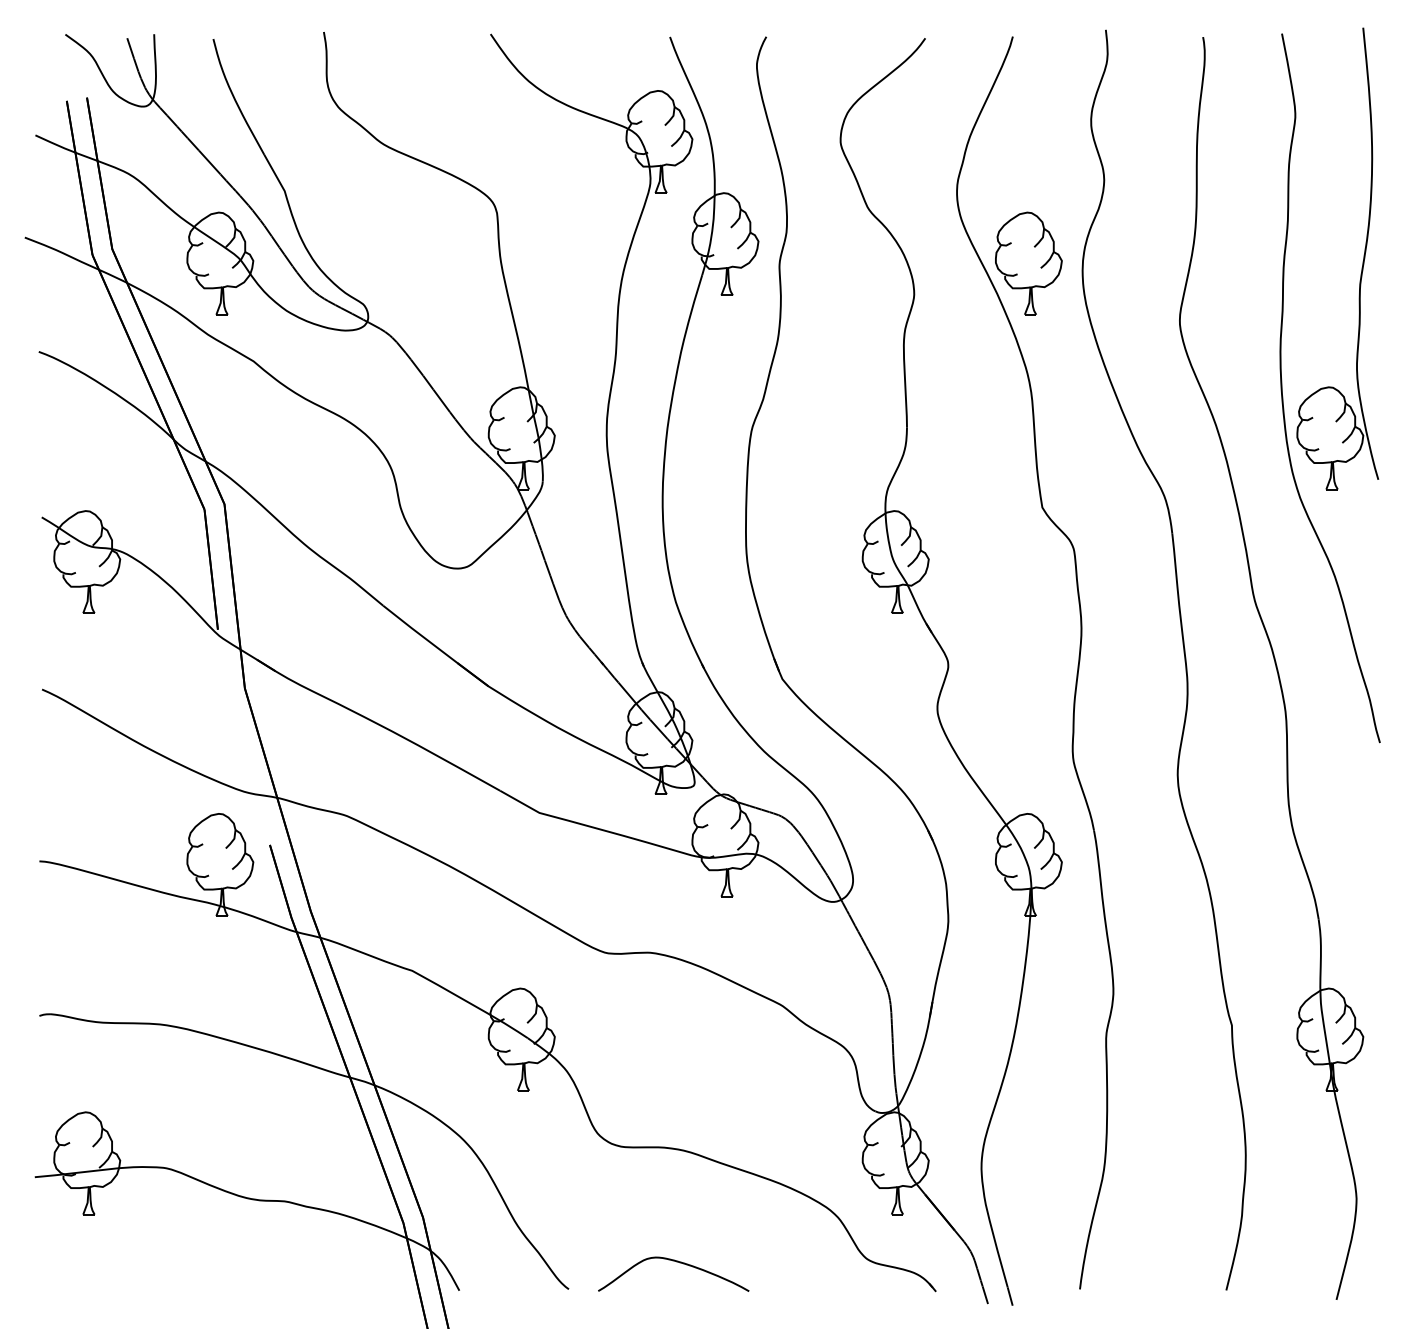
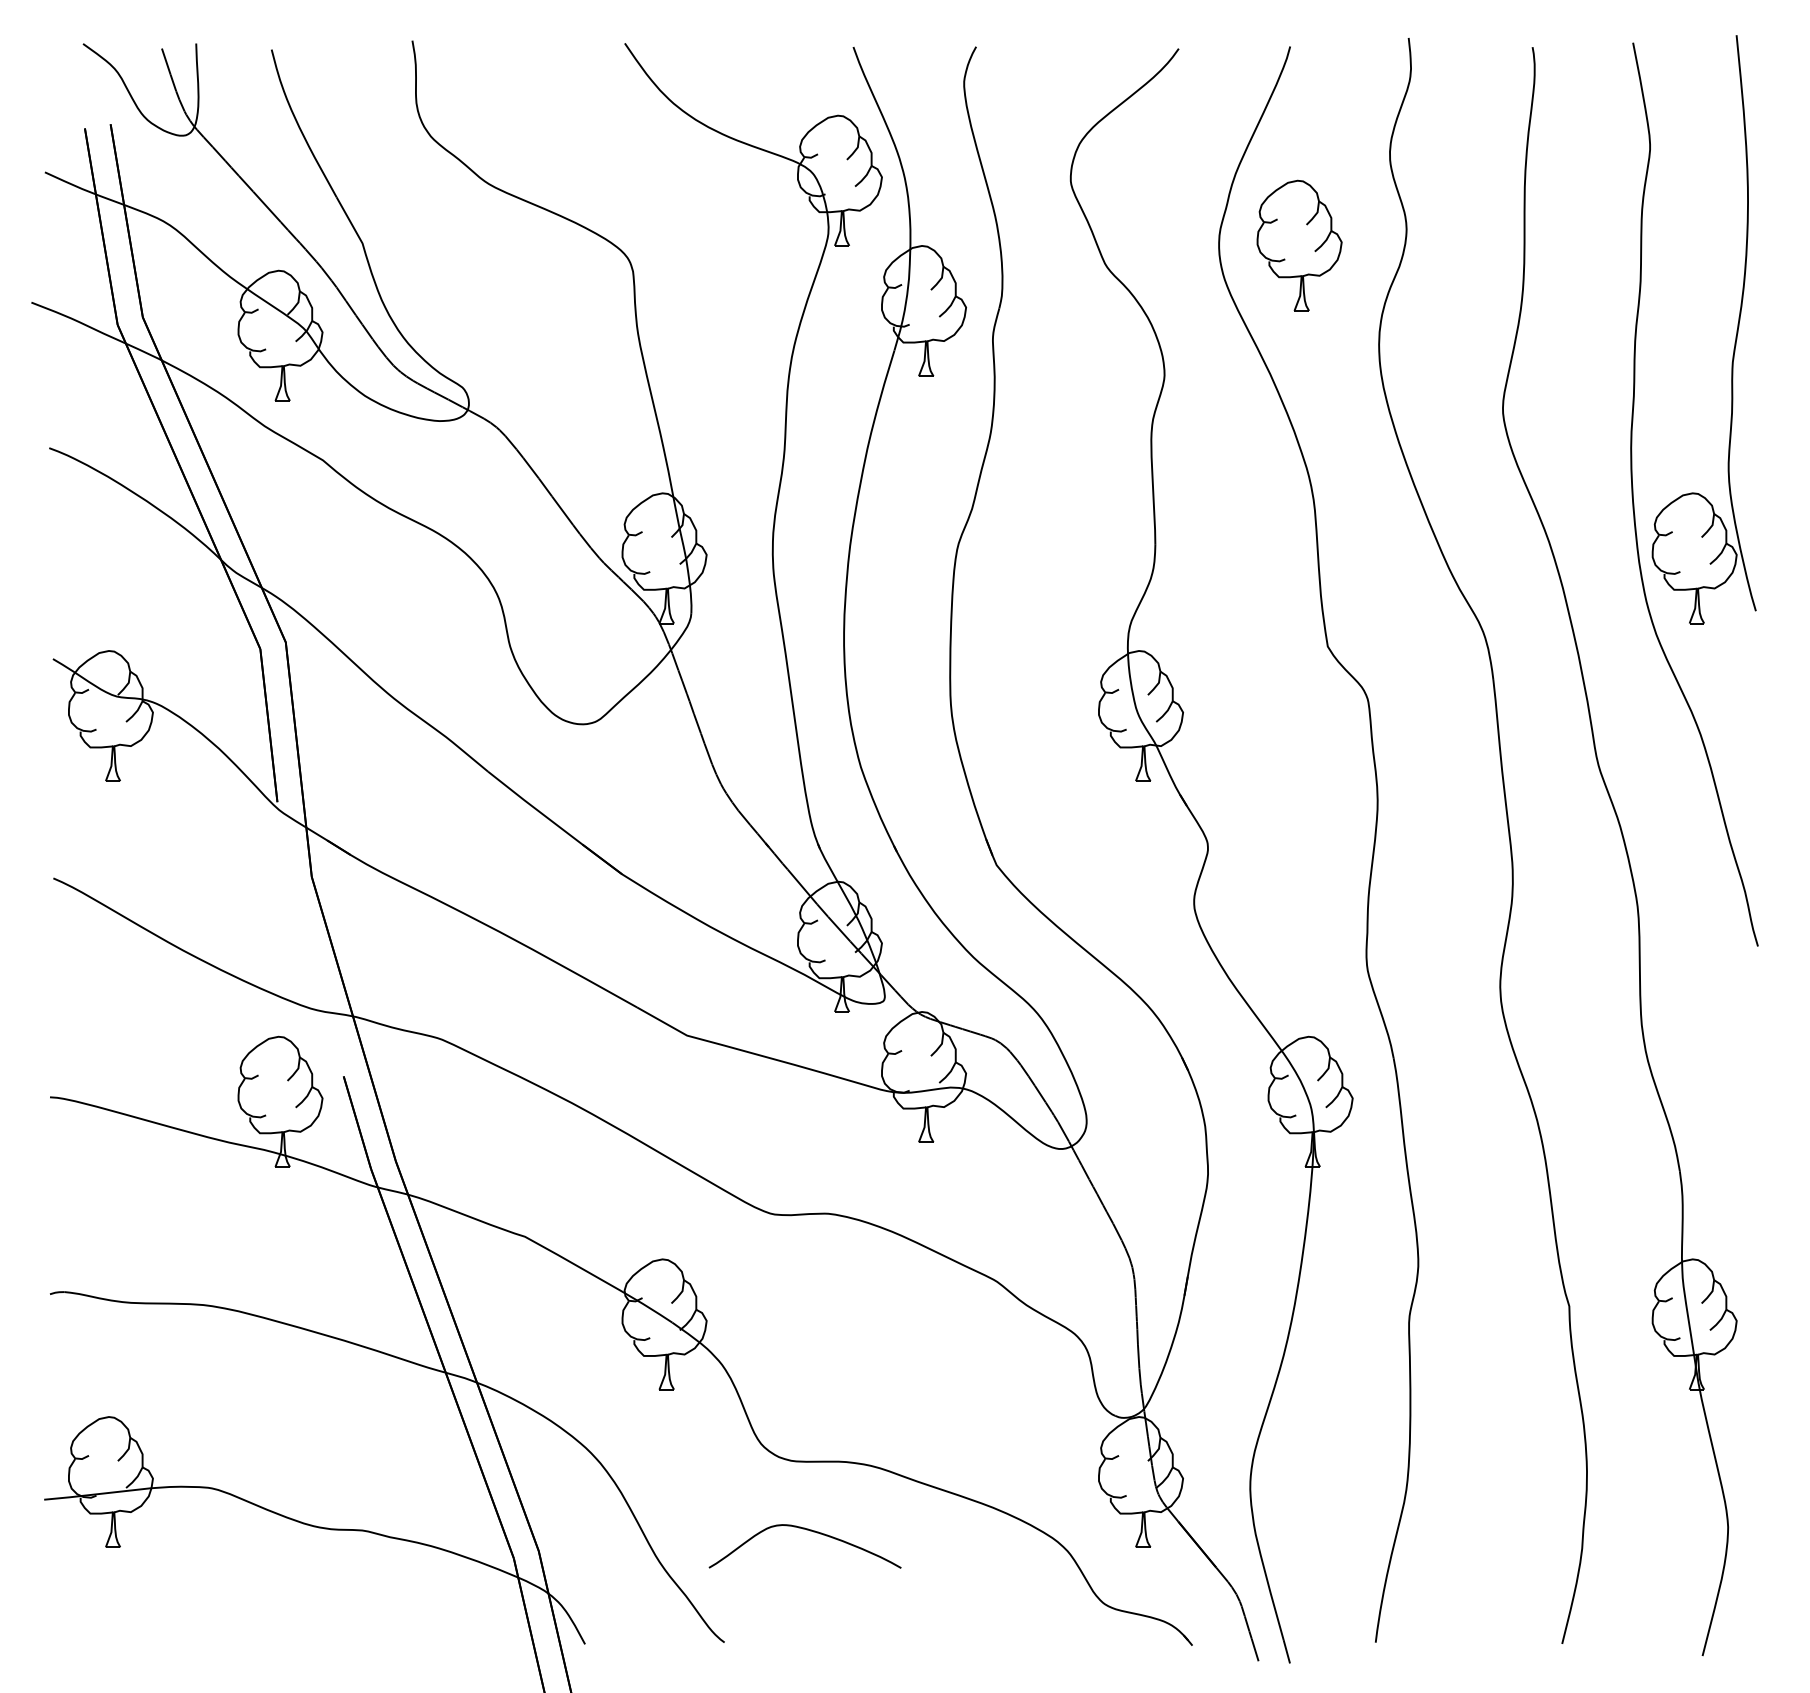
part: (1028, 263) -> (1299, 245), moved
curve: (674, 1261) -> (806, 1530), moved

